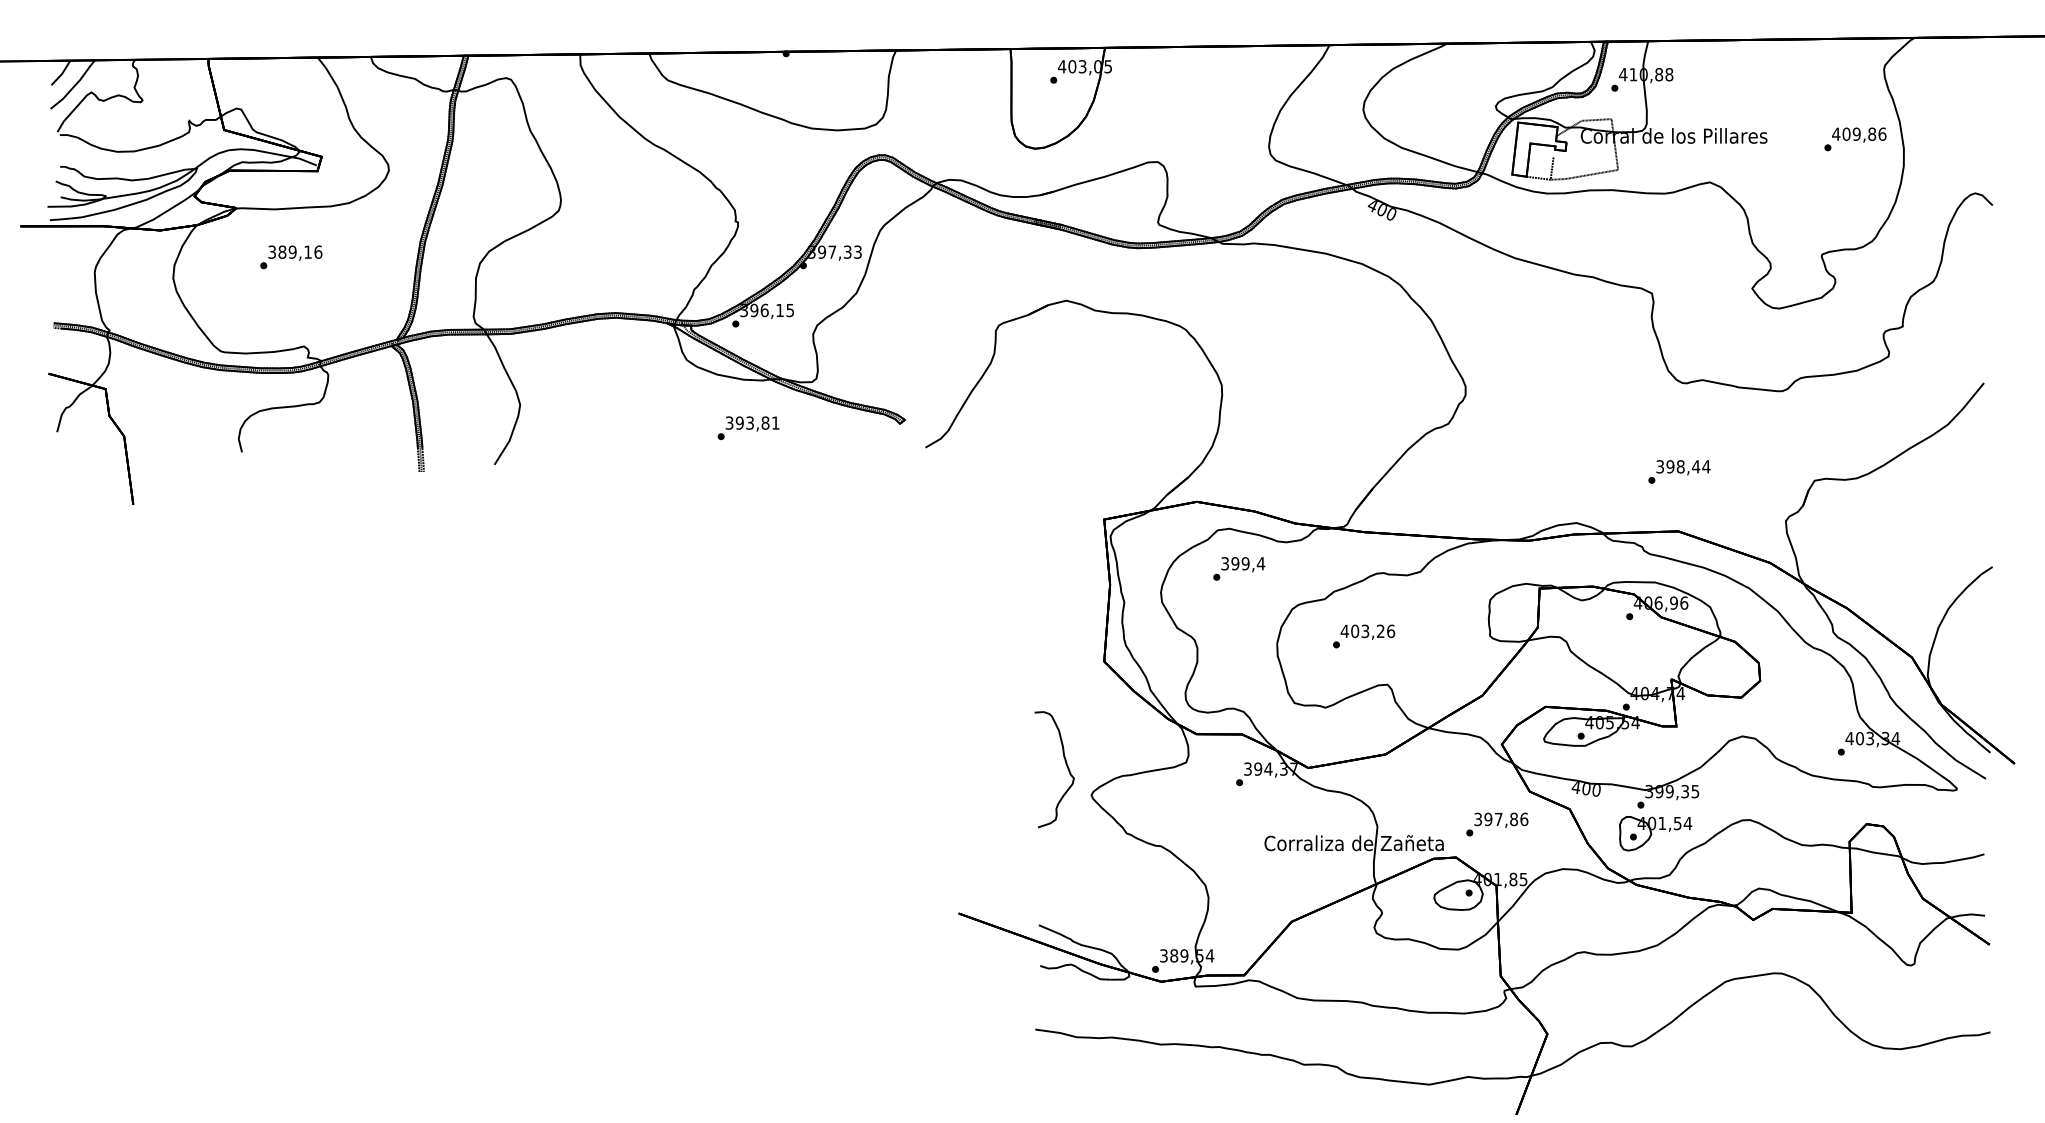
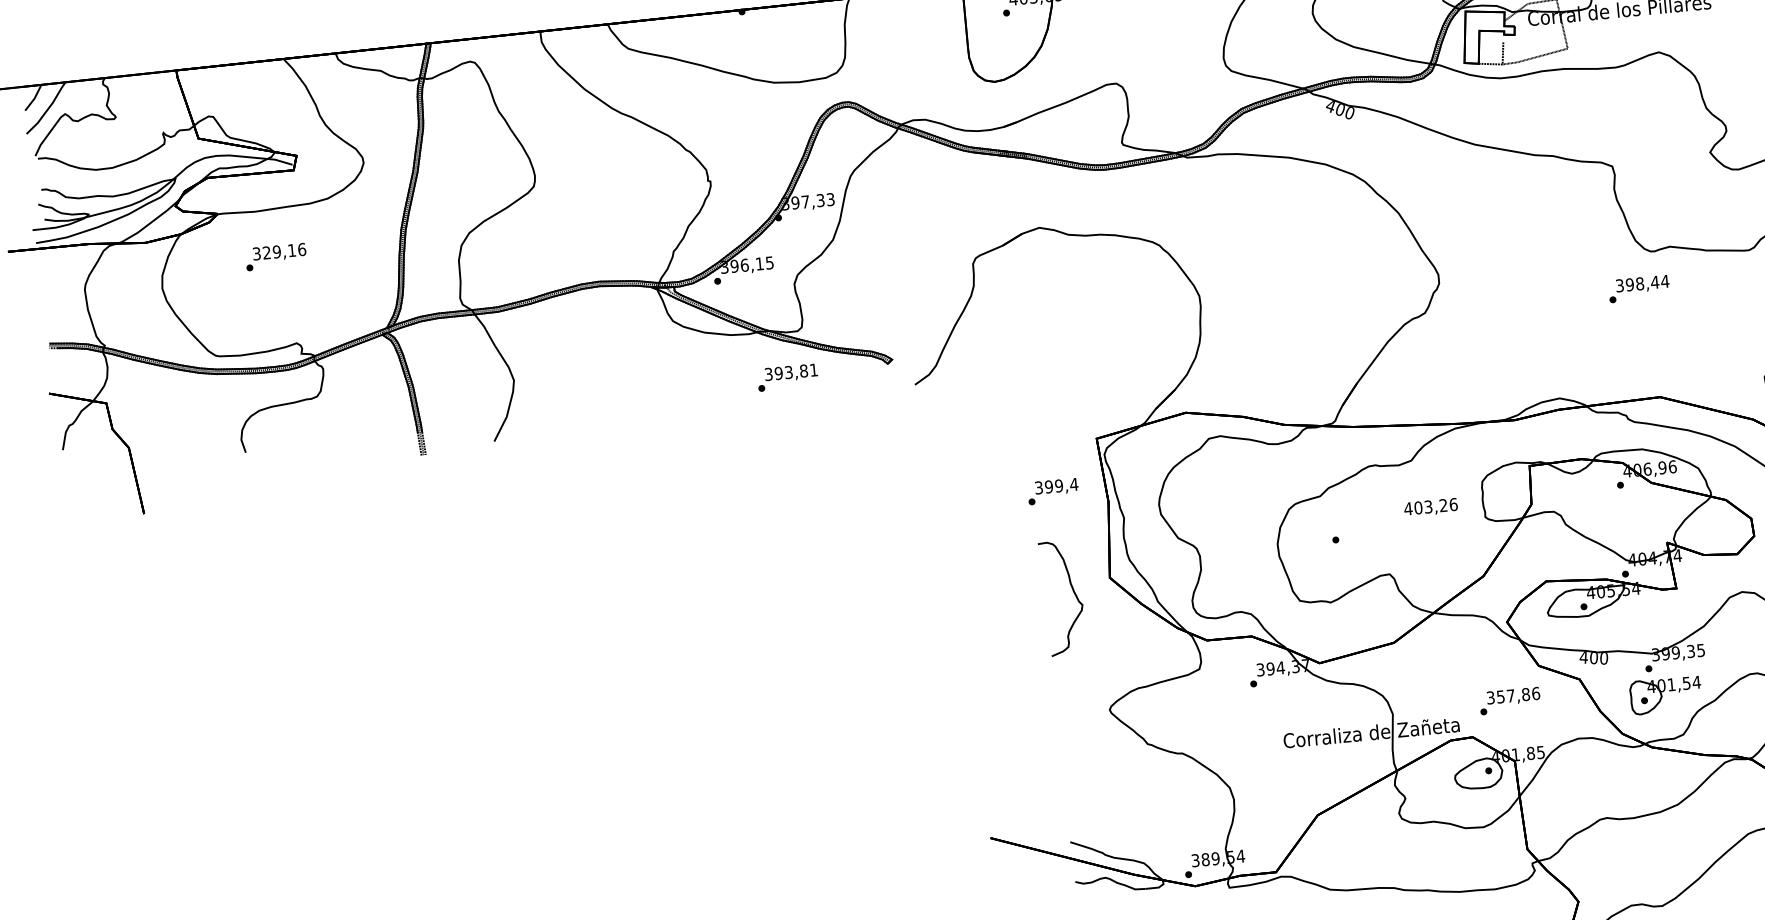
text: (282, 251) -> (266, 252), 389,16 -> 329,16
text: (748, 428) -> (787, 377), moved
text: (1679, 471) -> (1639, 288), moved
text: (1239, 568) -> (1053, 491), moved
text: (1367, 631) -> (1430, 506), moved
curve: (1065, 764) -> (1072, 592), moved
text: (1488, 818) -> (1500, 695), 397,86 -> 357,86

